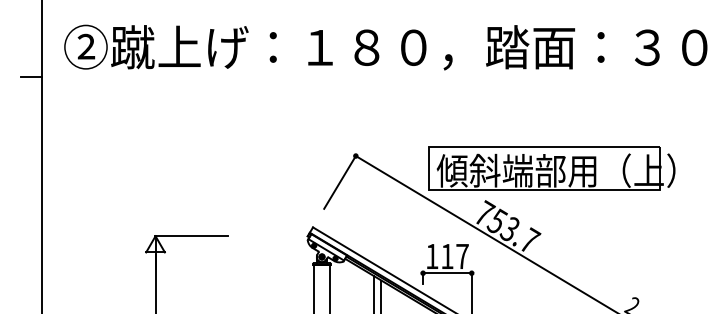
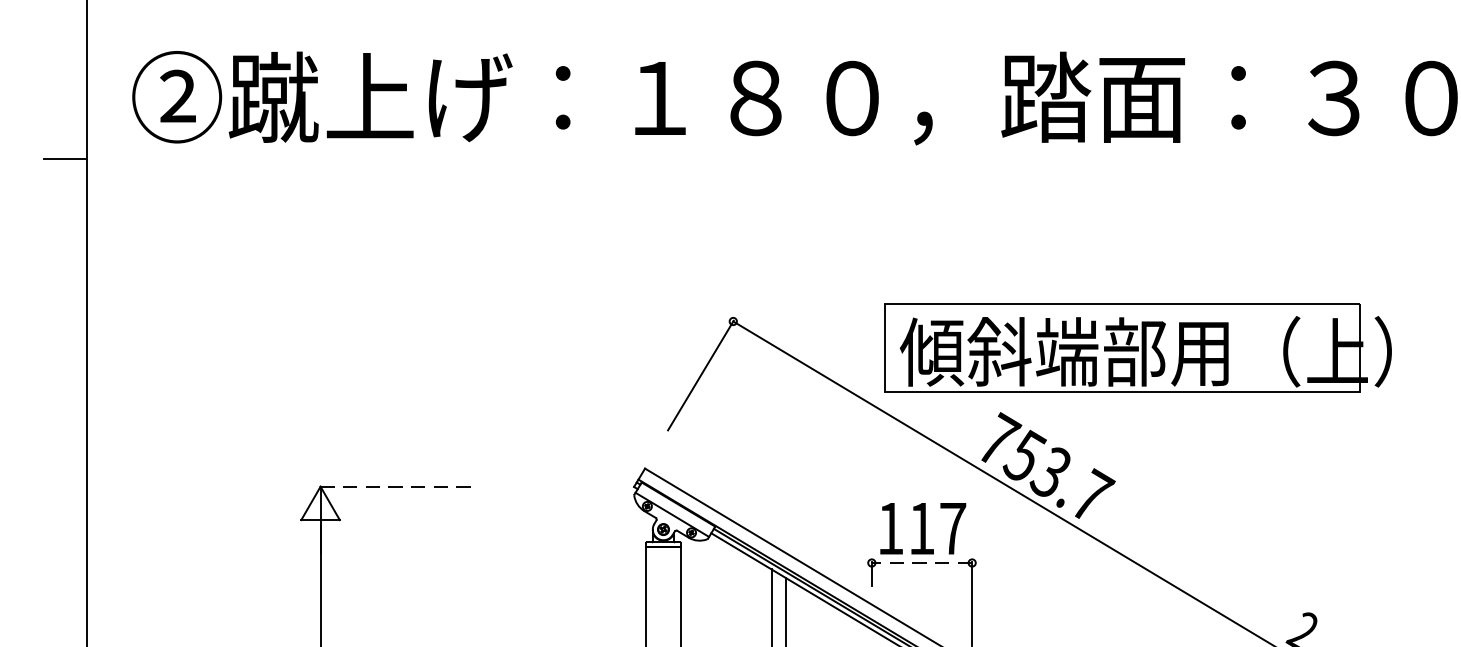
line: (191, 236) -> (394, 487), solid -> dashed
line: (446, 273) -> (920, 563), solid -> dashed

